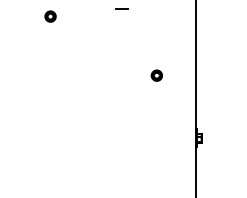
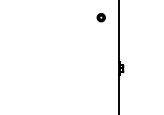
part: (156, 75) -> (100, 17), moved

